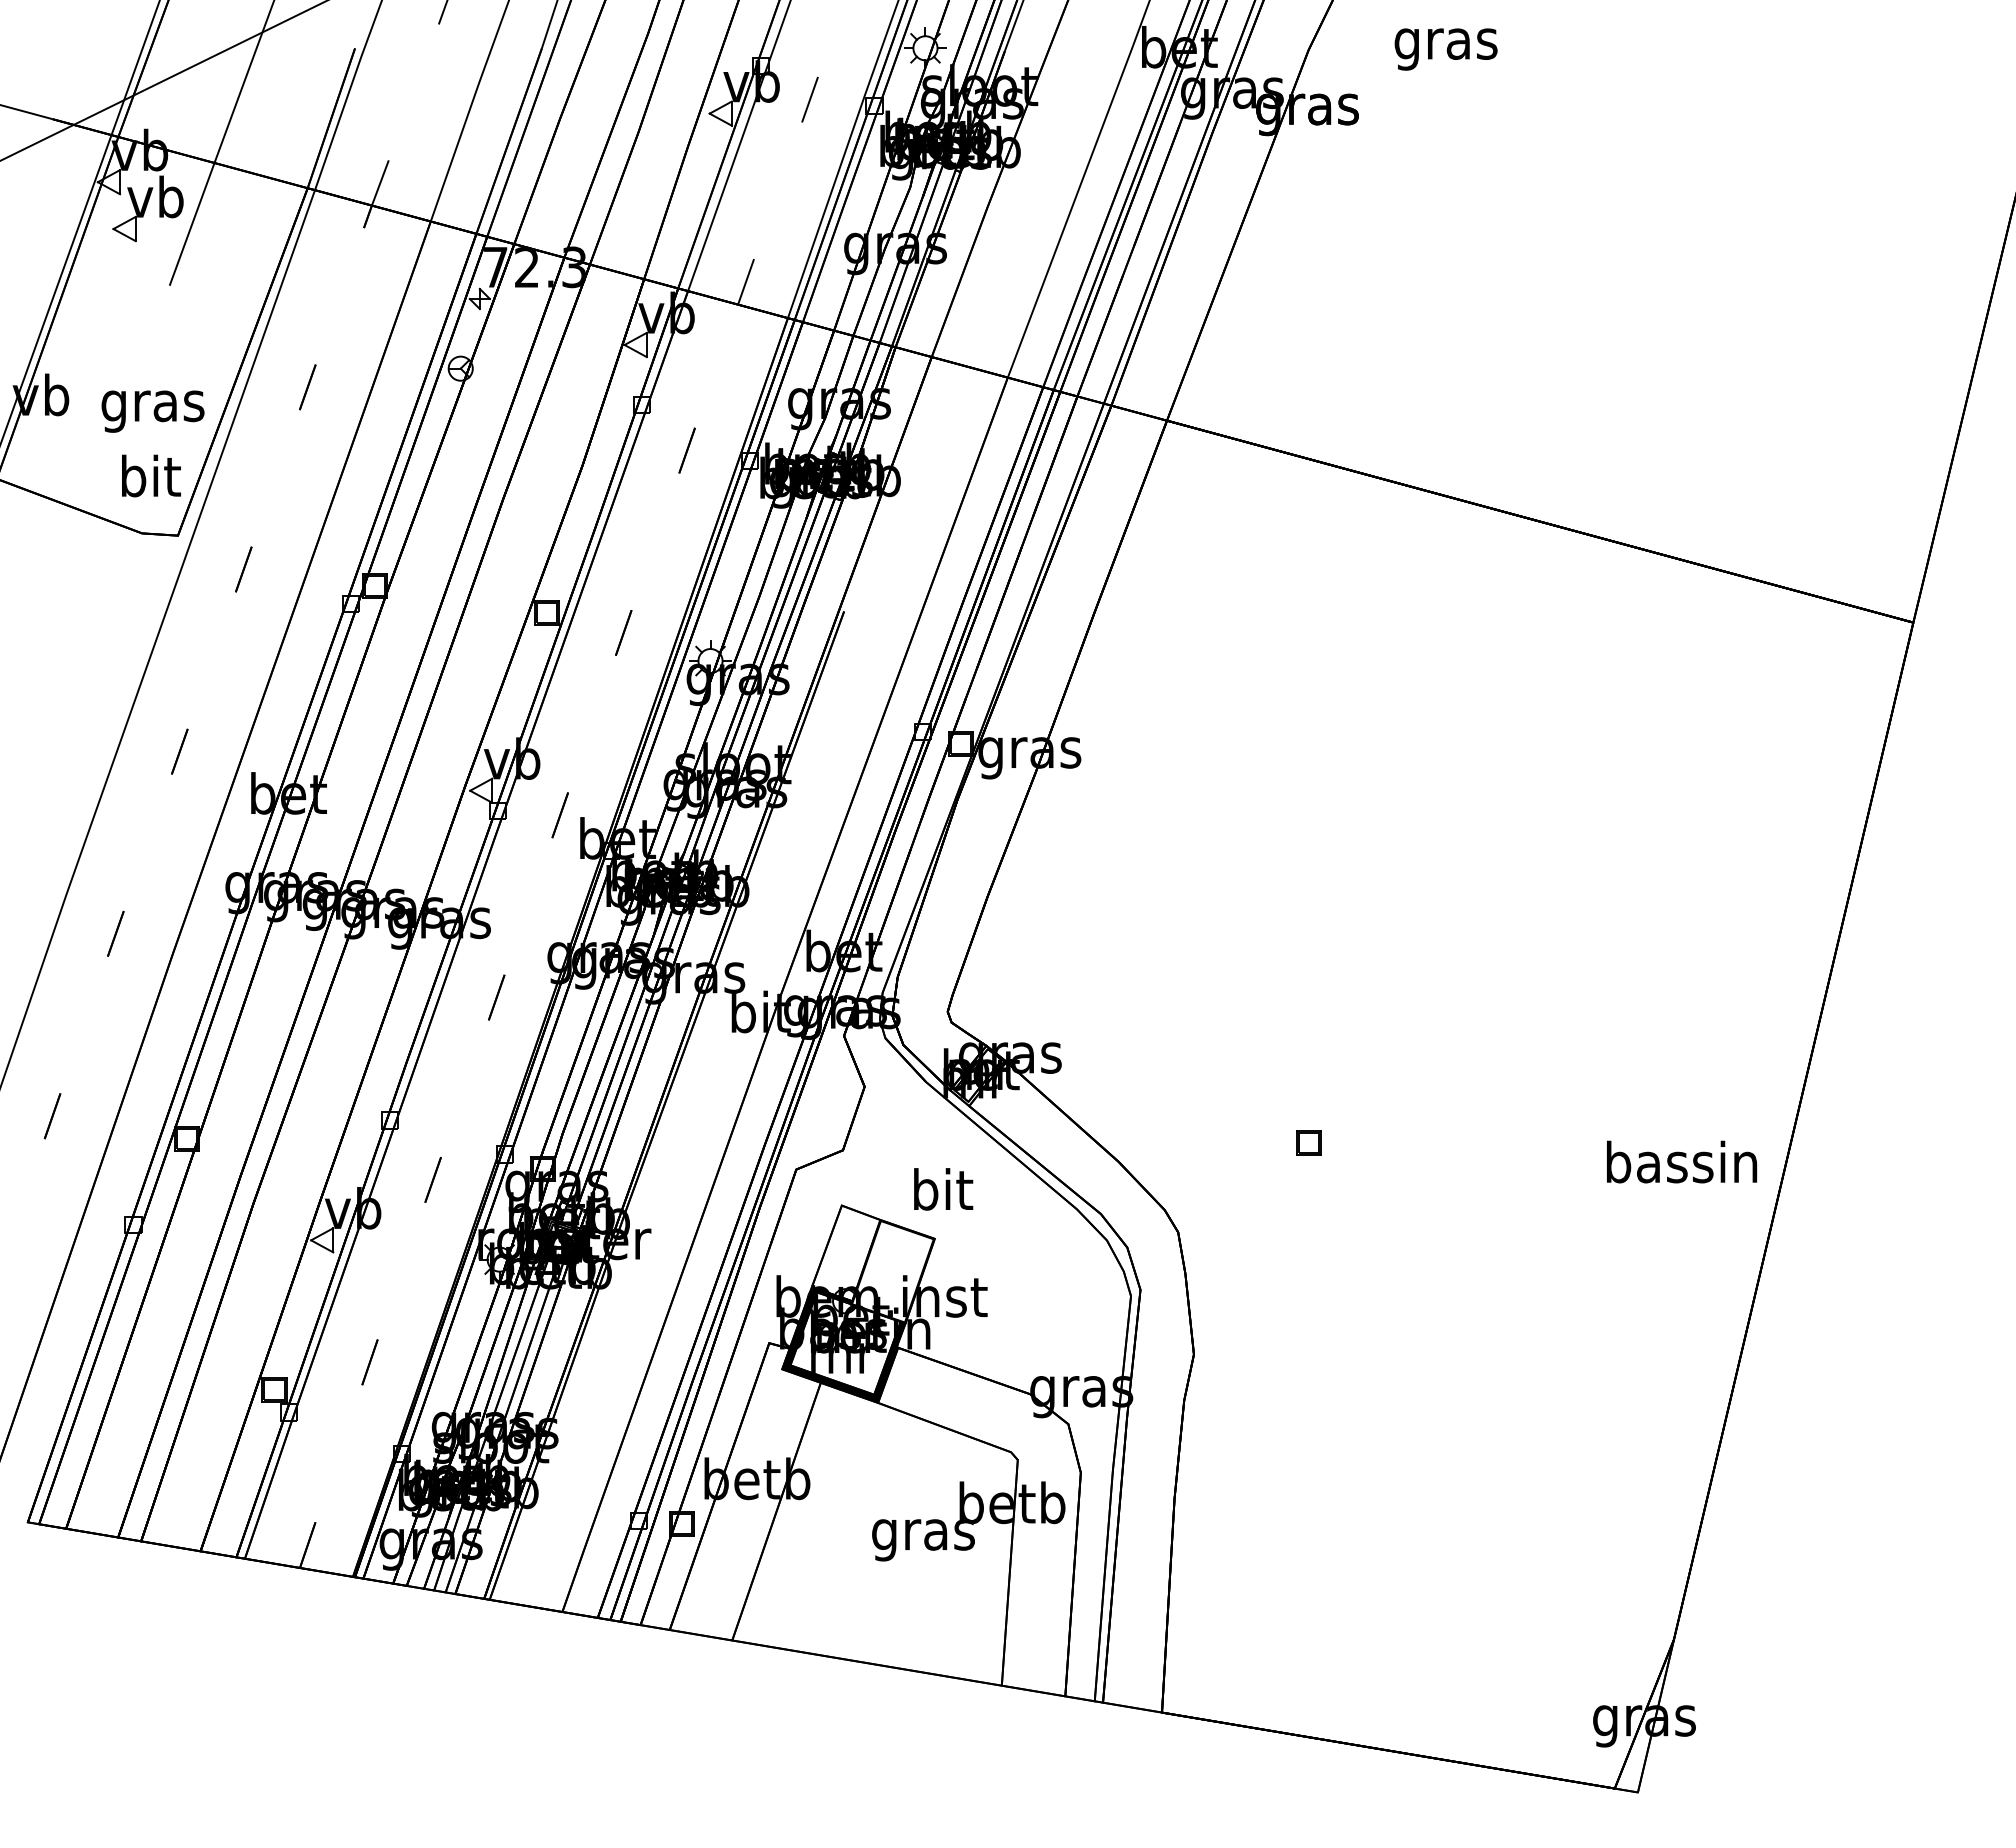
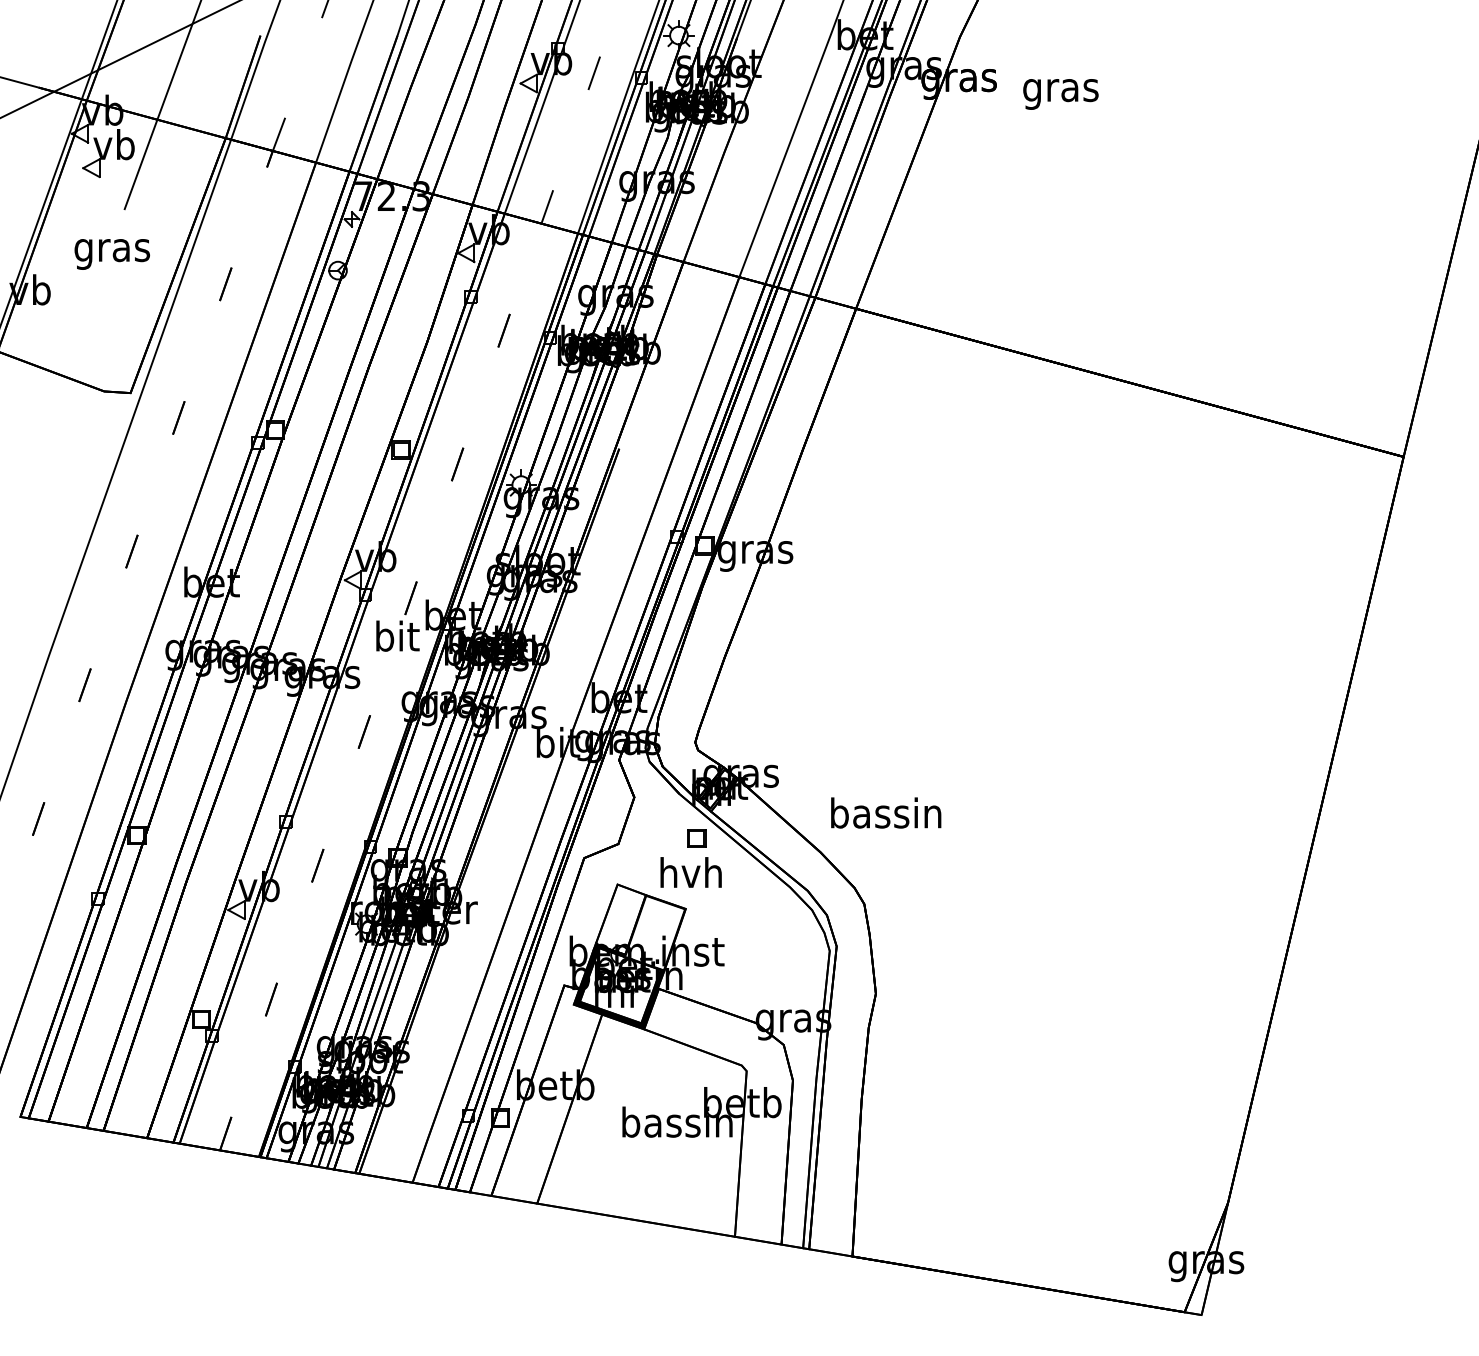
text: (1445, 49) -> (1060, 94), moved
text: (152, 411) -> (111, 254), moved
text: (151, 475) -> (398, 635), moved
part: (1308, 1142) -> (696, 838), moved
text: (1682, 1161) -> (886, 812), moved
text: (941, 1189) -> (690, 872), bit -> hvh
text: (923, 1534) -> (677, 1125), gras -> bassin

